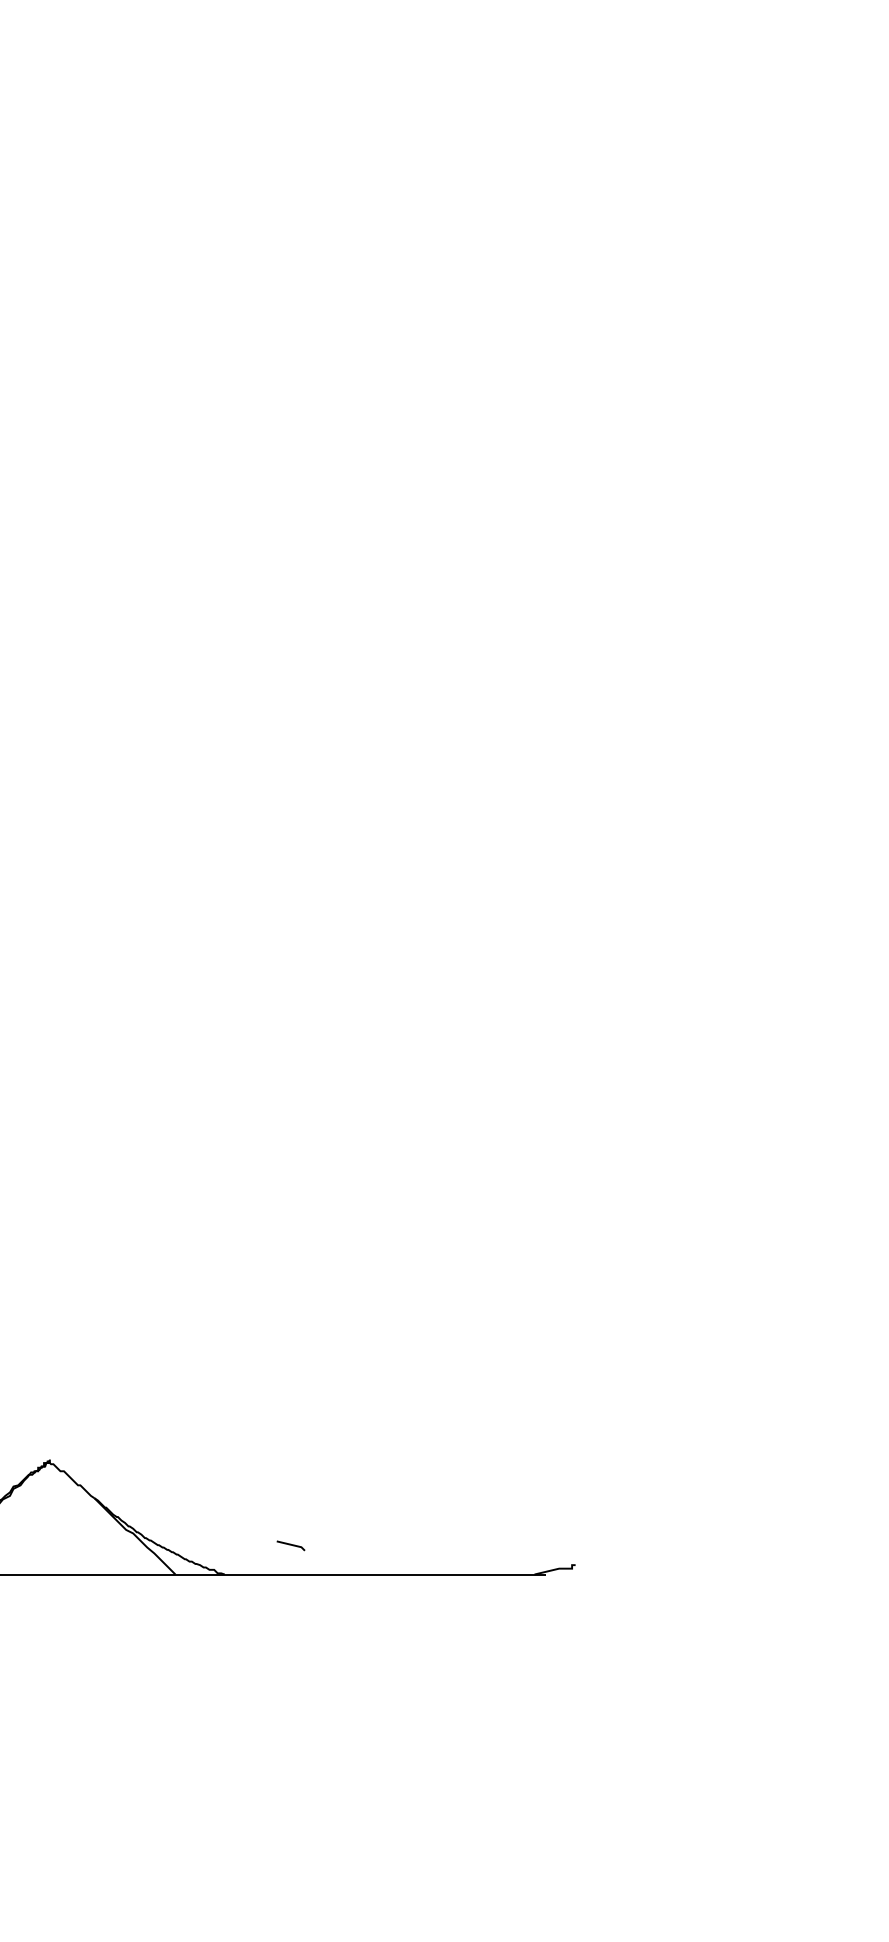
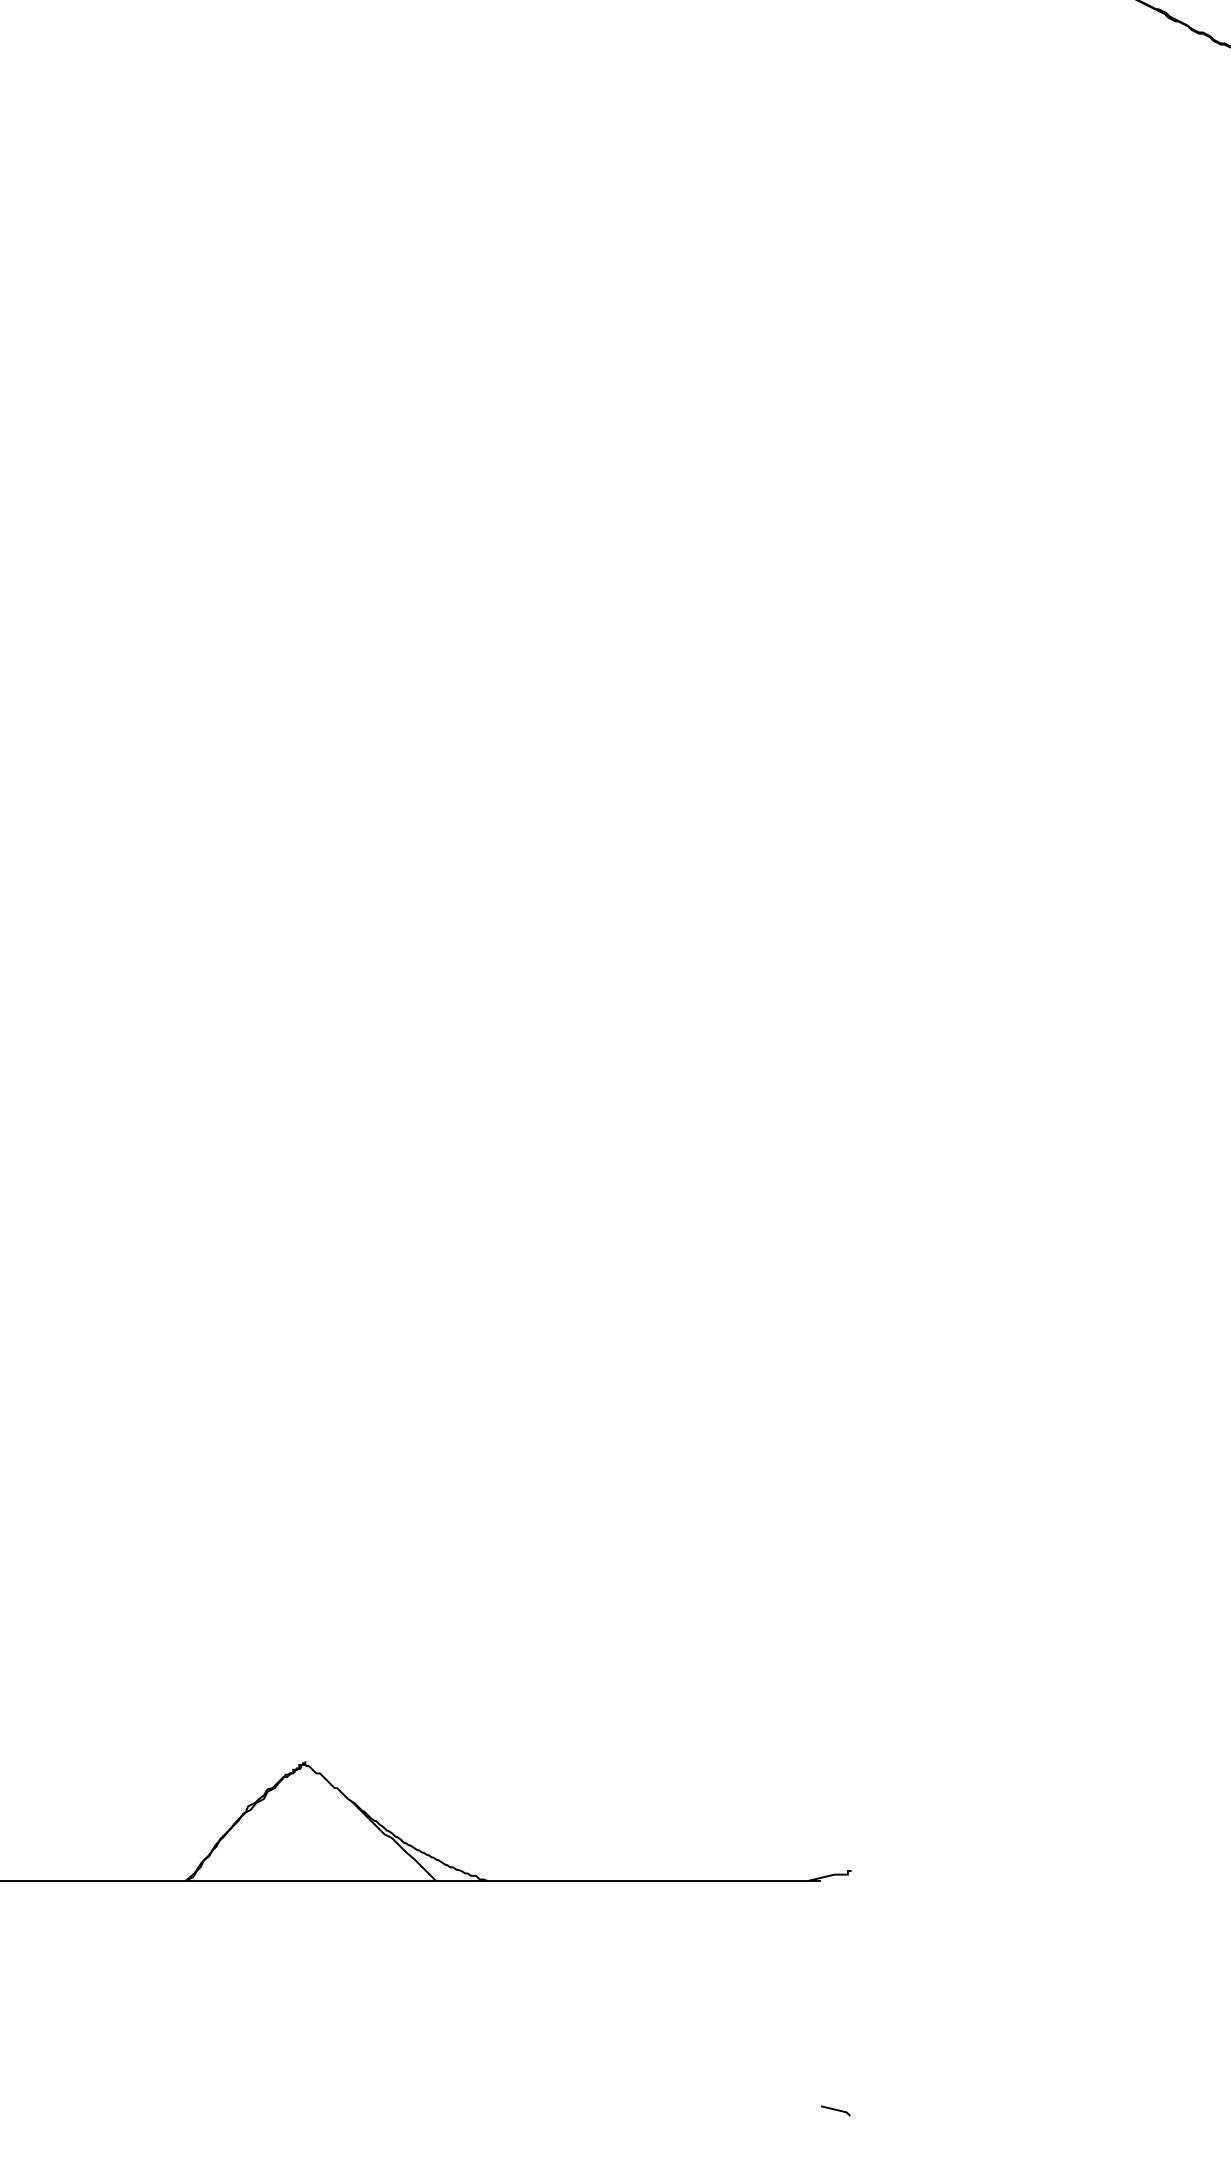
line: (290, 1545) -> (835, 2110), moved

